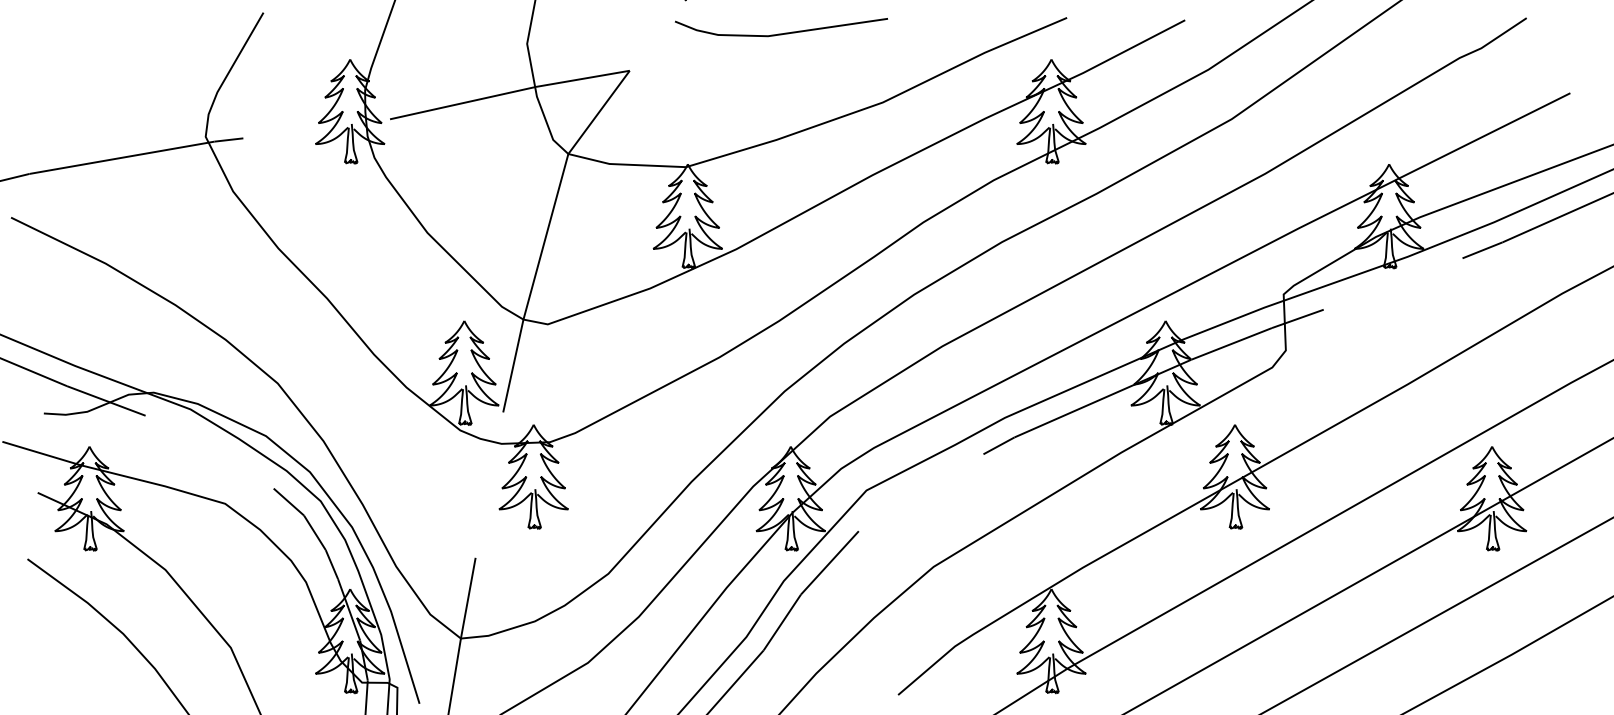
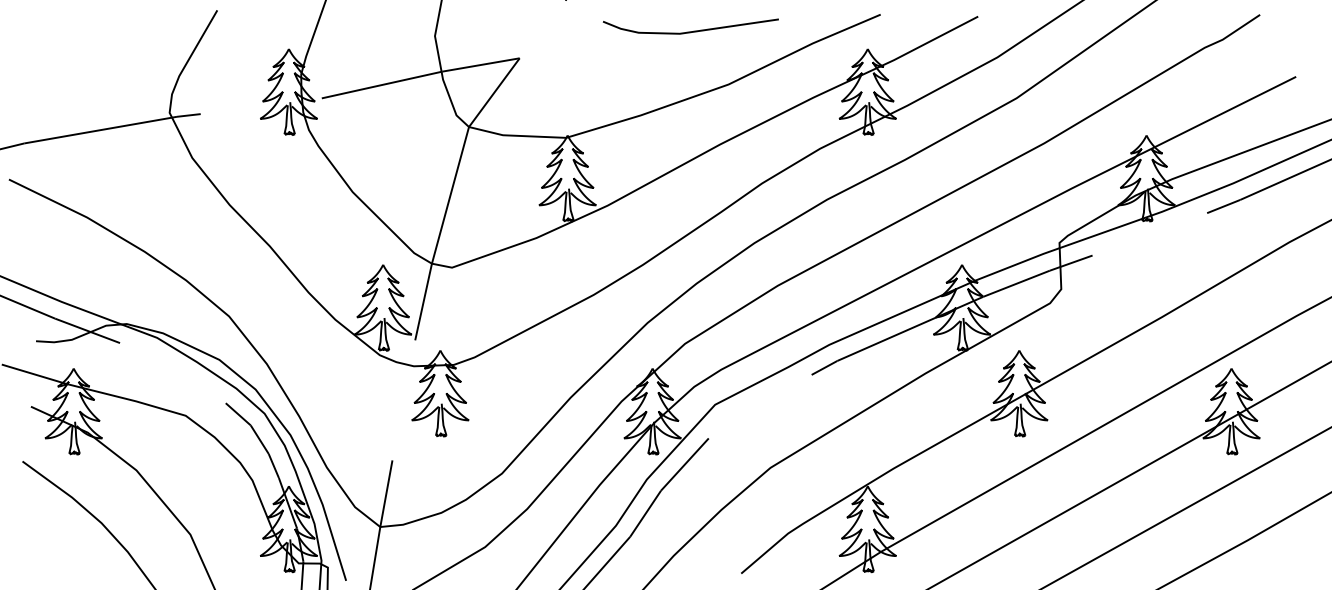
line: (784, 32) -> (693, 30), moved

